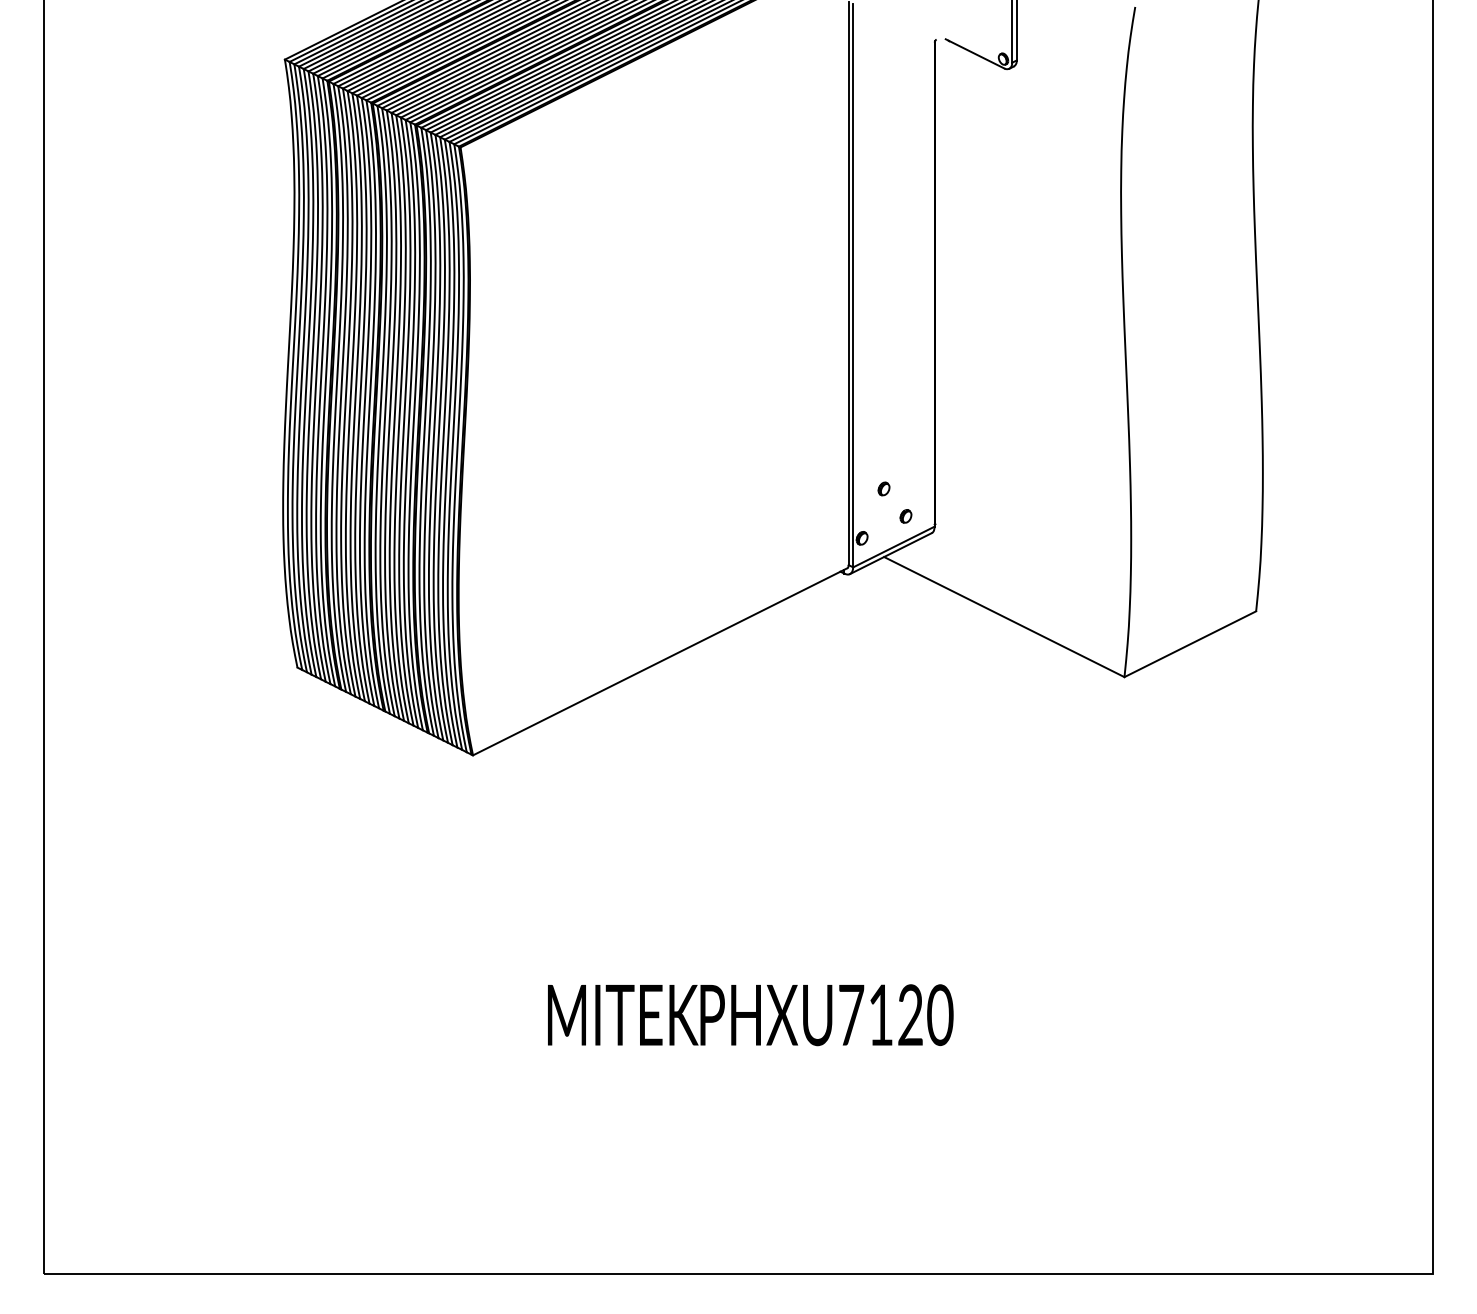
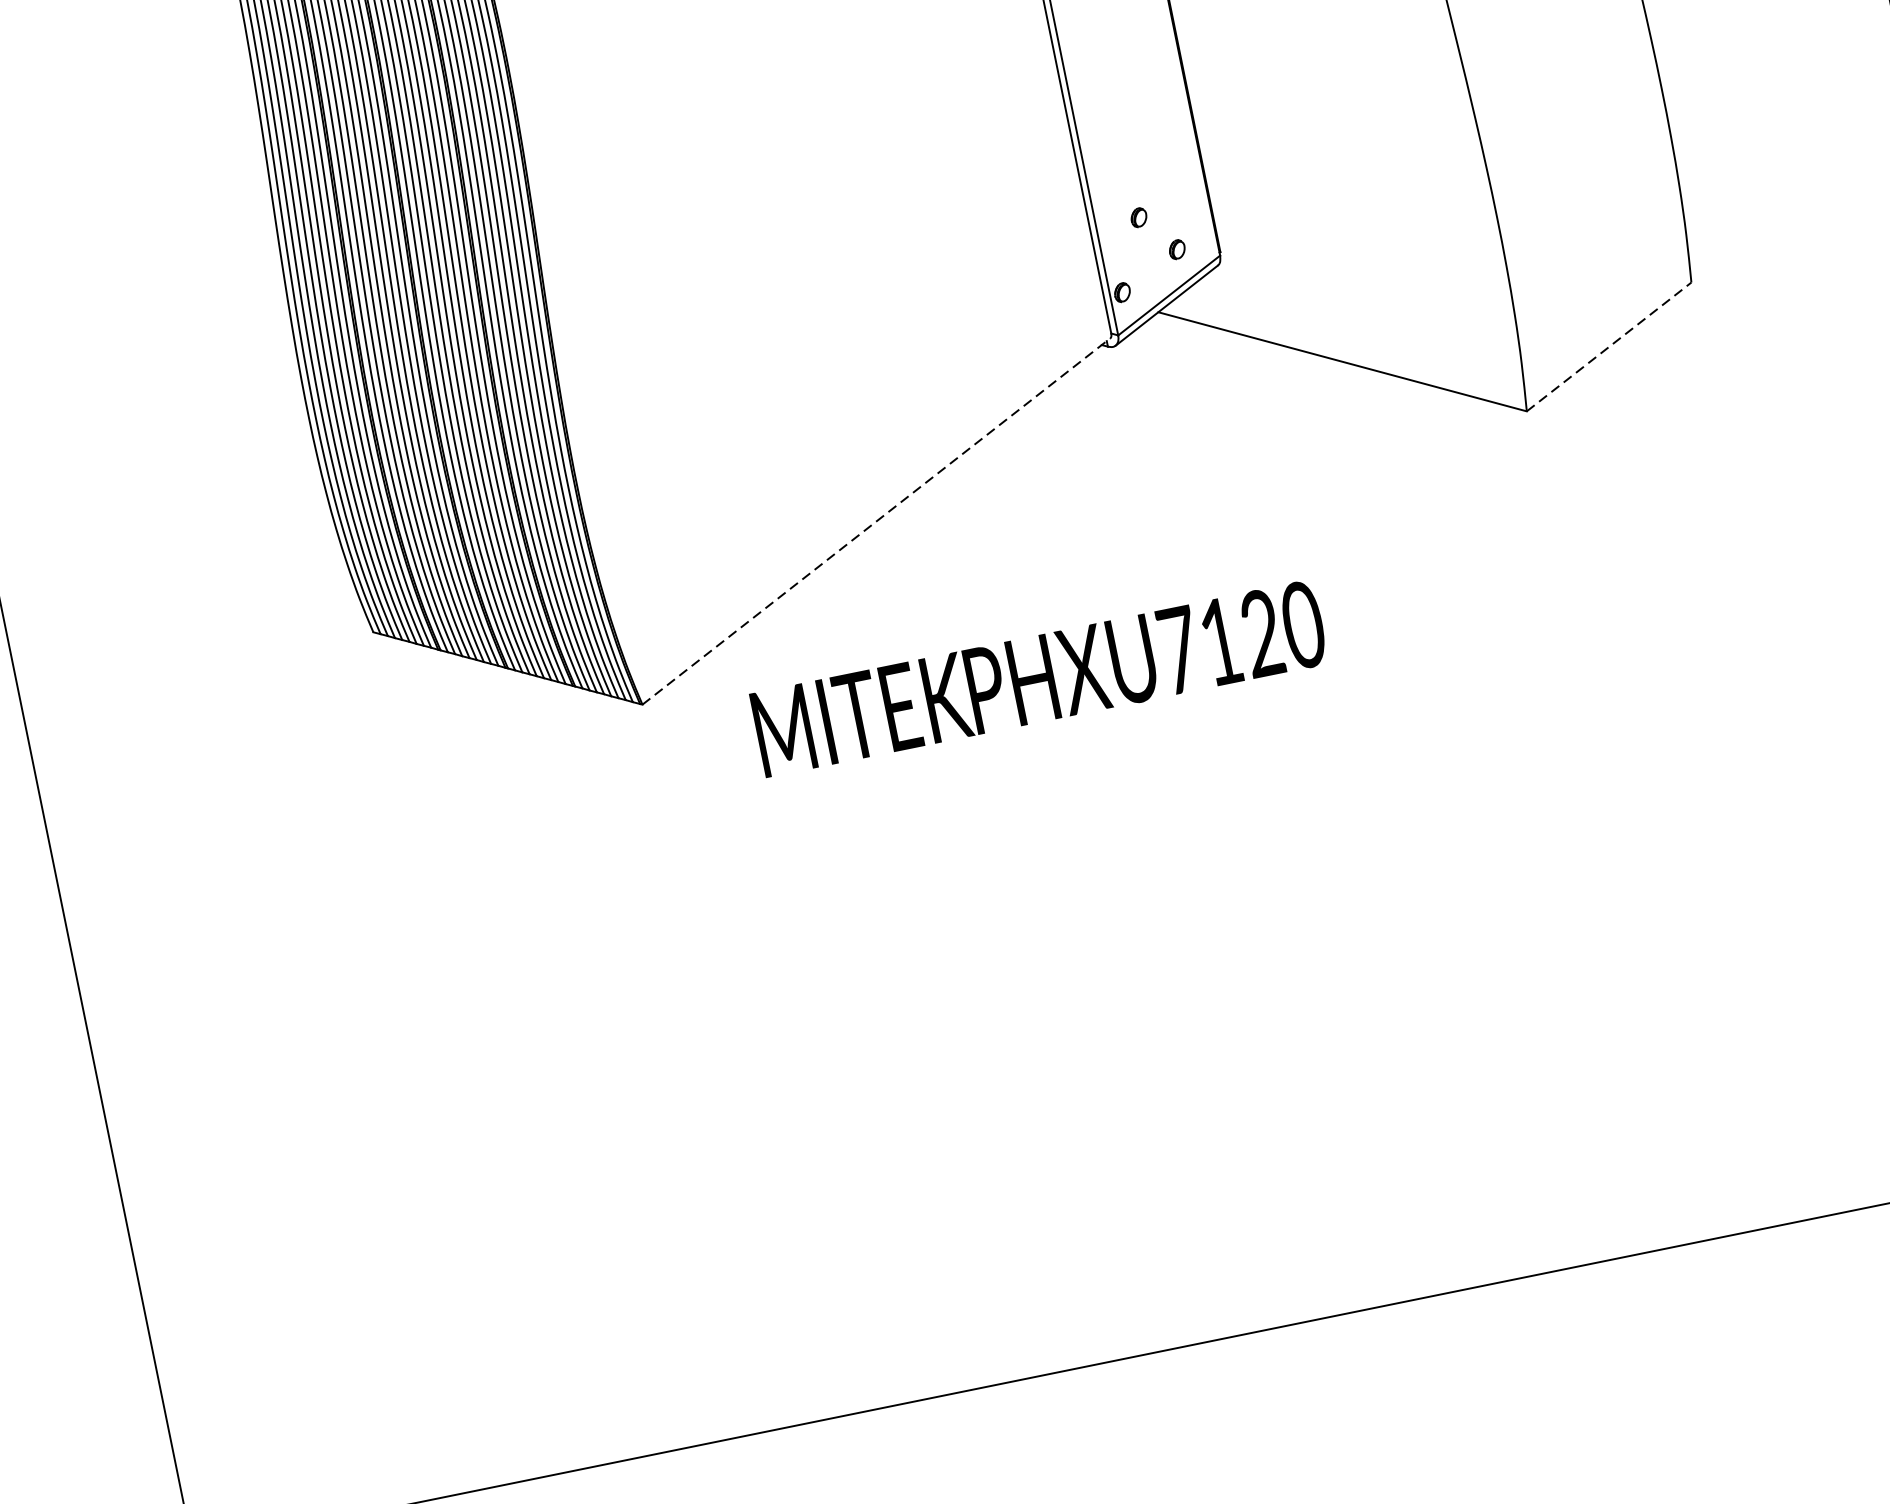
line: (1190, 644) -> (1609, 347), solid -> dashed
line: (660, 661) -> (876, 520), solid -> dashed
text: (750, 1015) -> (1039, 679), moved

